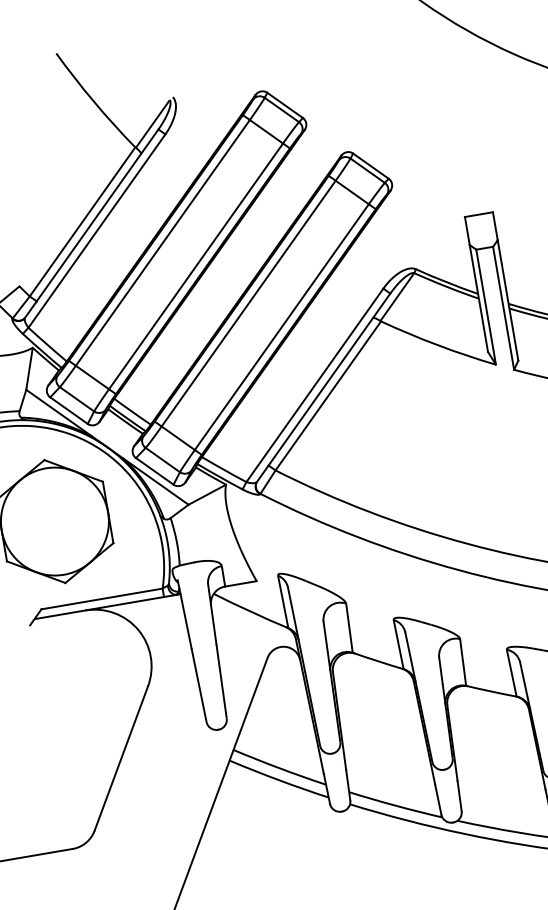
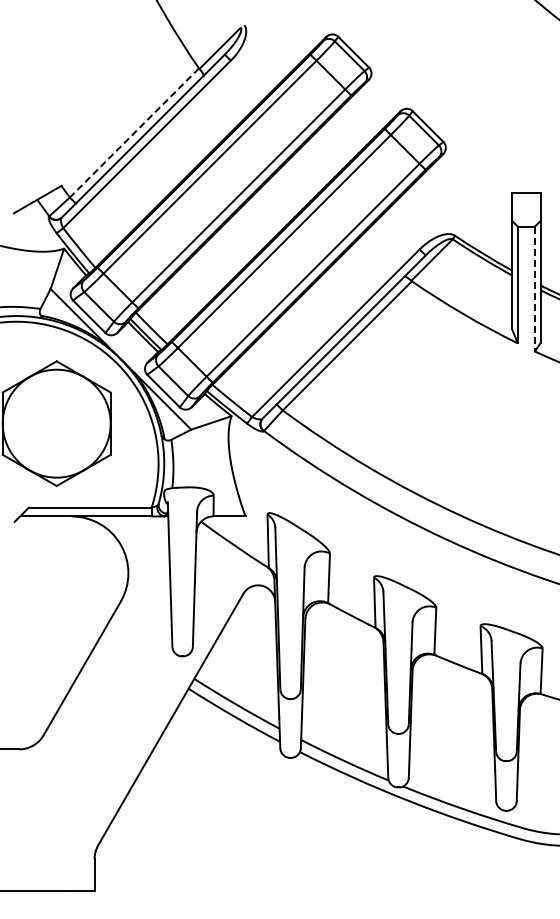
line: (82, 222) -> (134, 133), solid -> dashed
line: (503, 308) -> (534, 289), solid -> dashed

